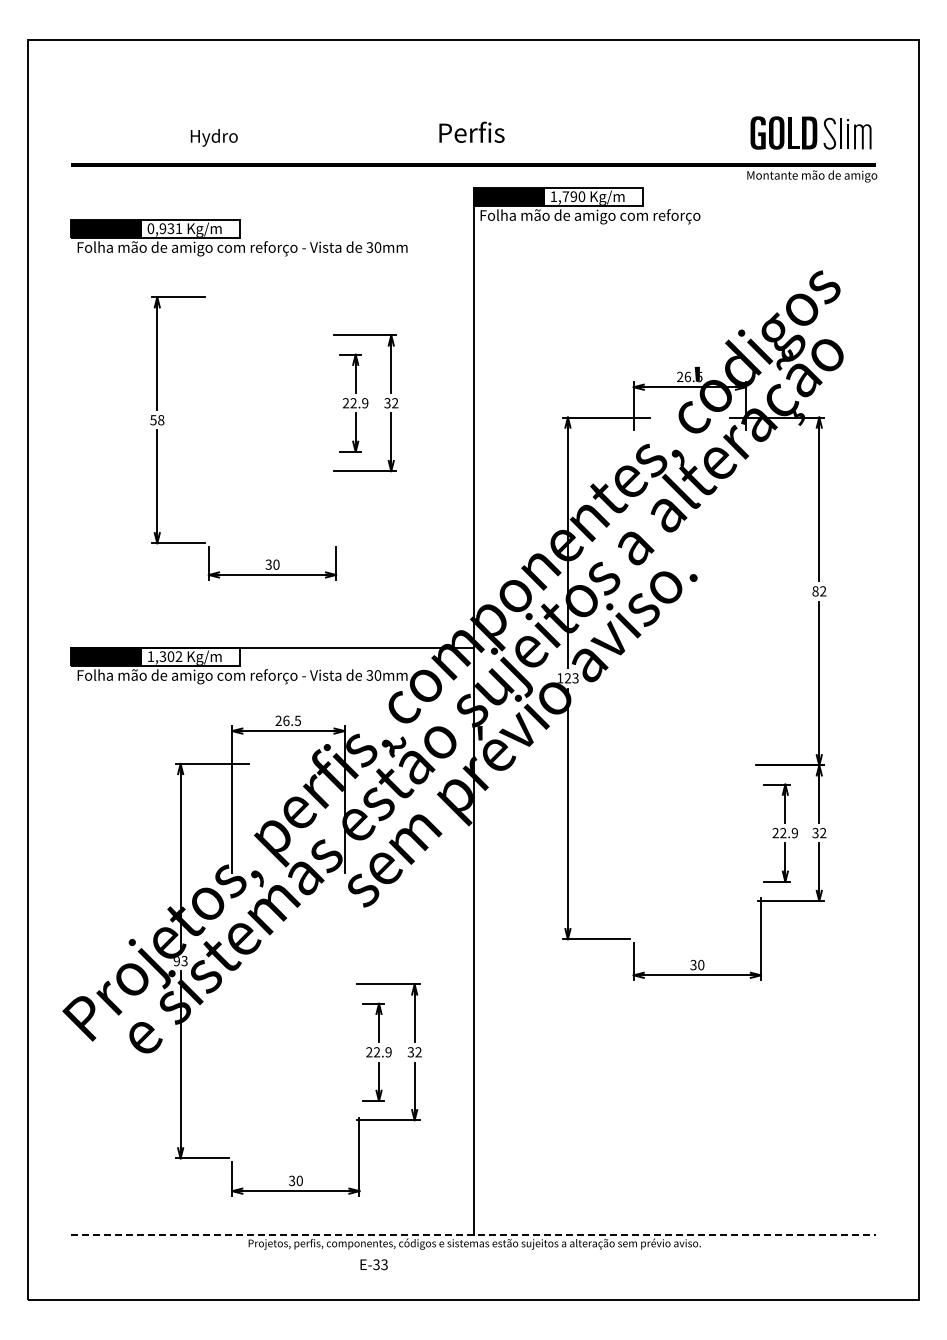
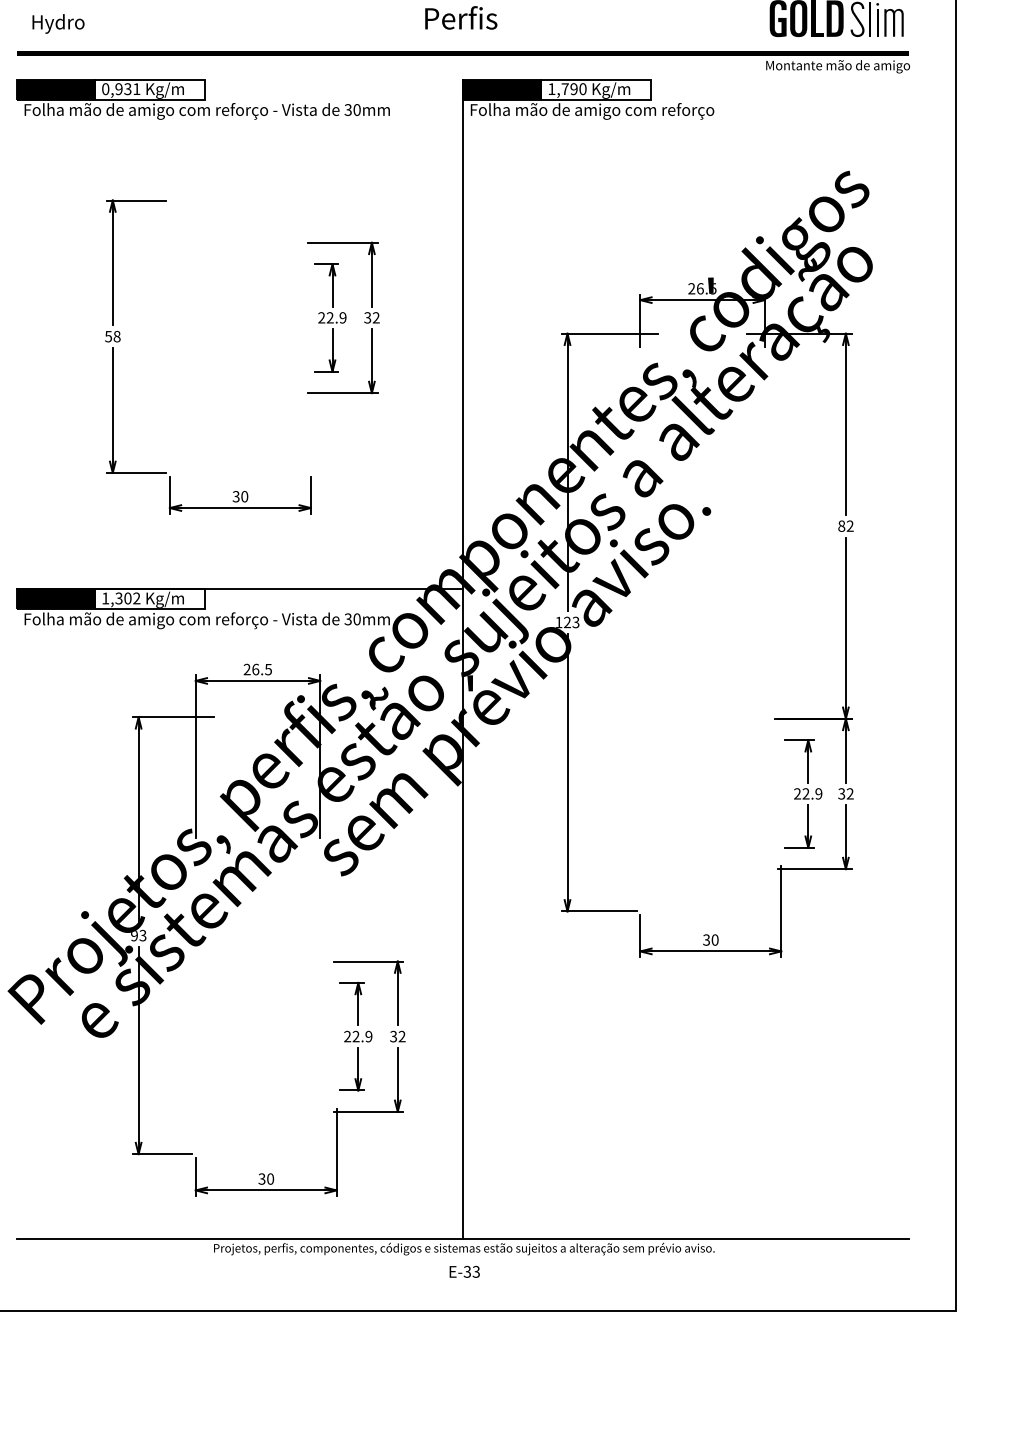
text: (213, 137) -> (57, 23), moved
part: (238, 237) -> (202, 98), moved
line: (473, 1235) -> (462, 1239), dashed -> solid
text: (373, 1264) -> (464, 1271), moved

